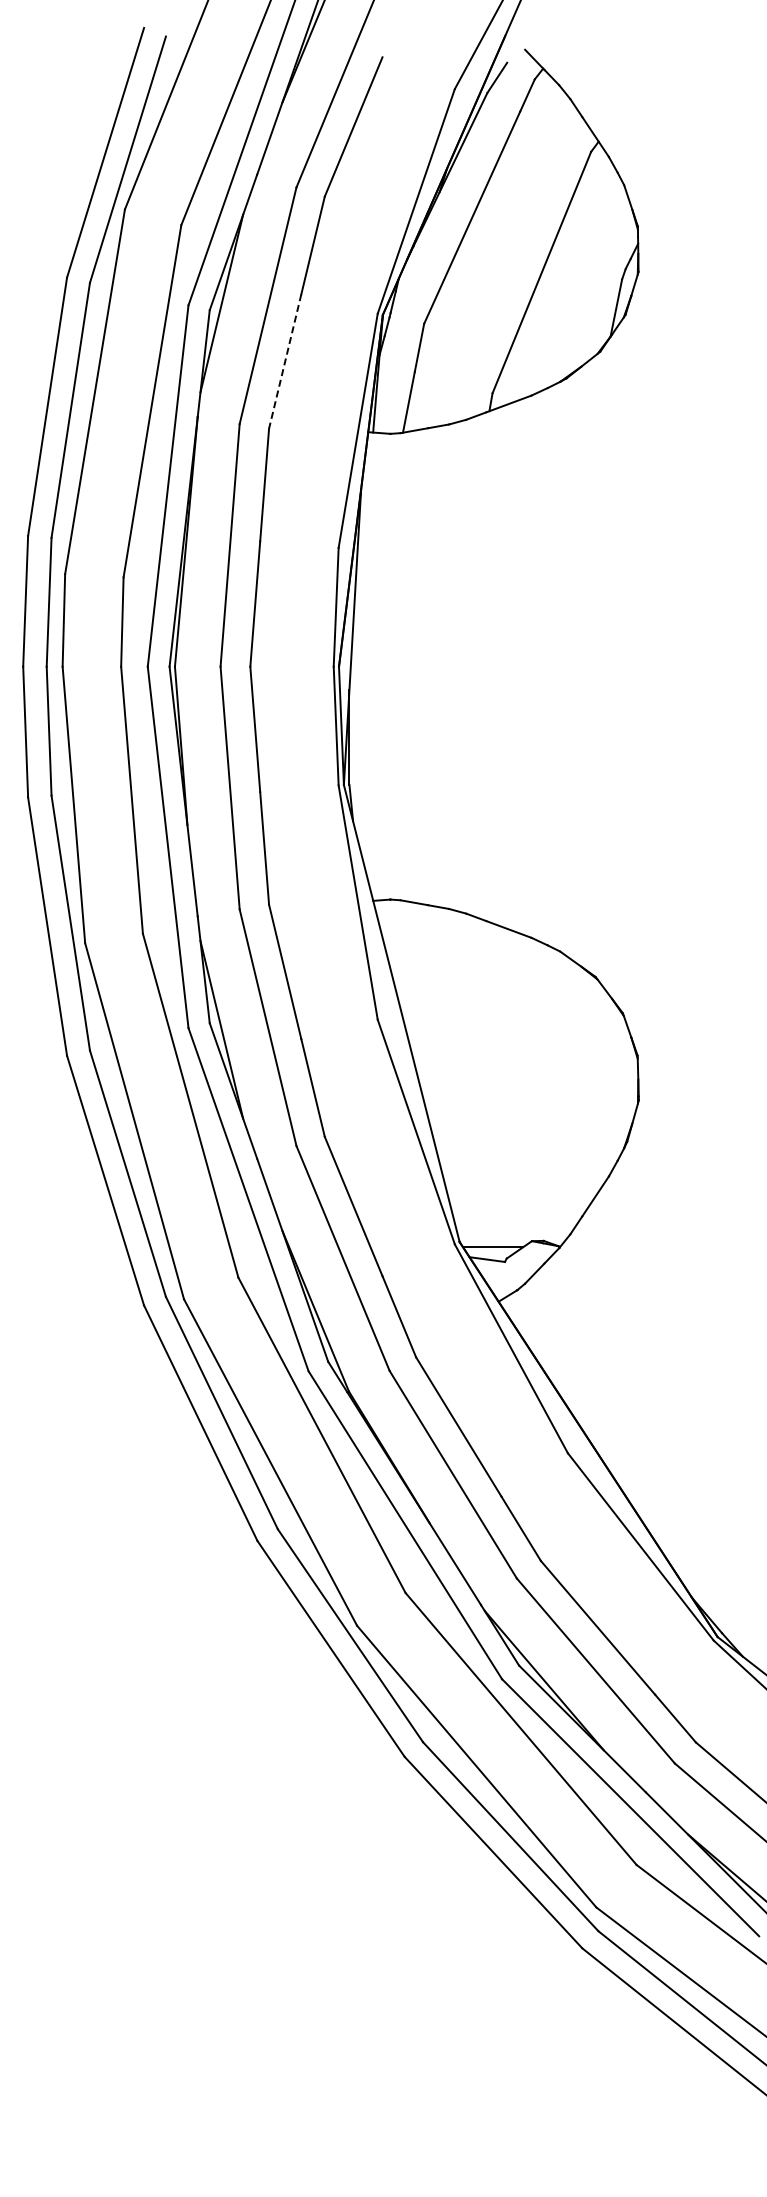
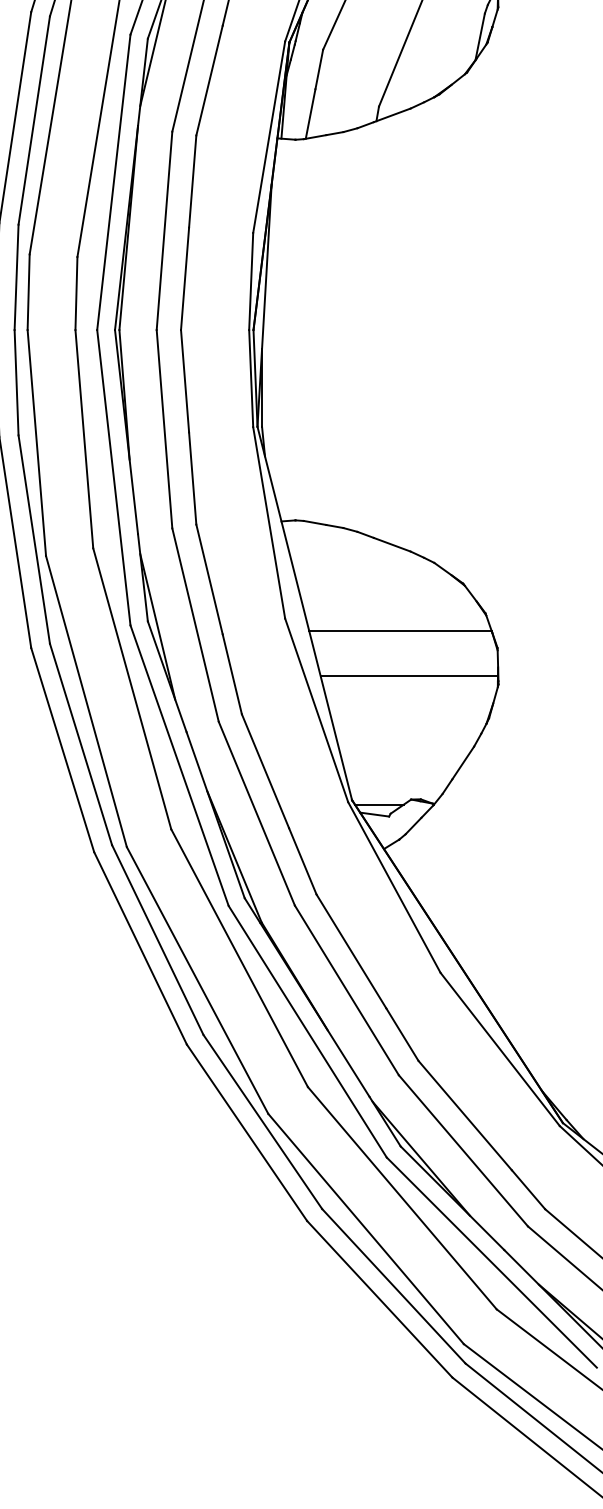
line: (285, 362) -> (209, 81), dashed -> solid
line: (518, 1034) -> (400, 630), added
line: (529, 1090) -> (409, 676), added

